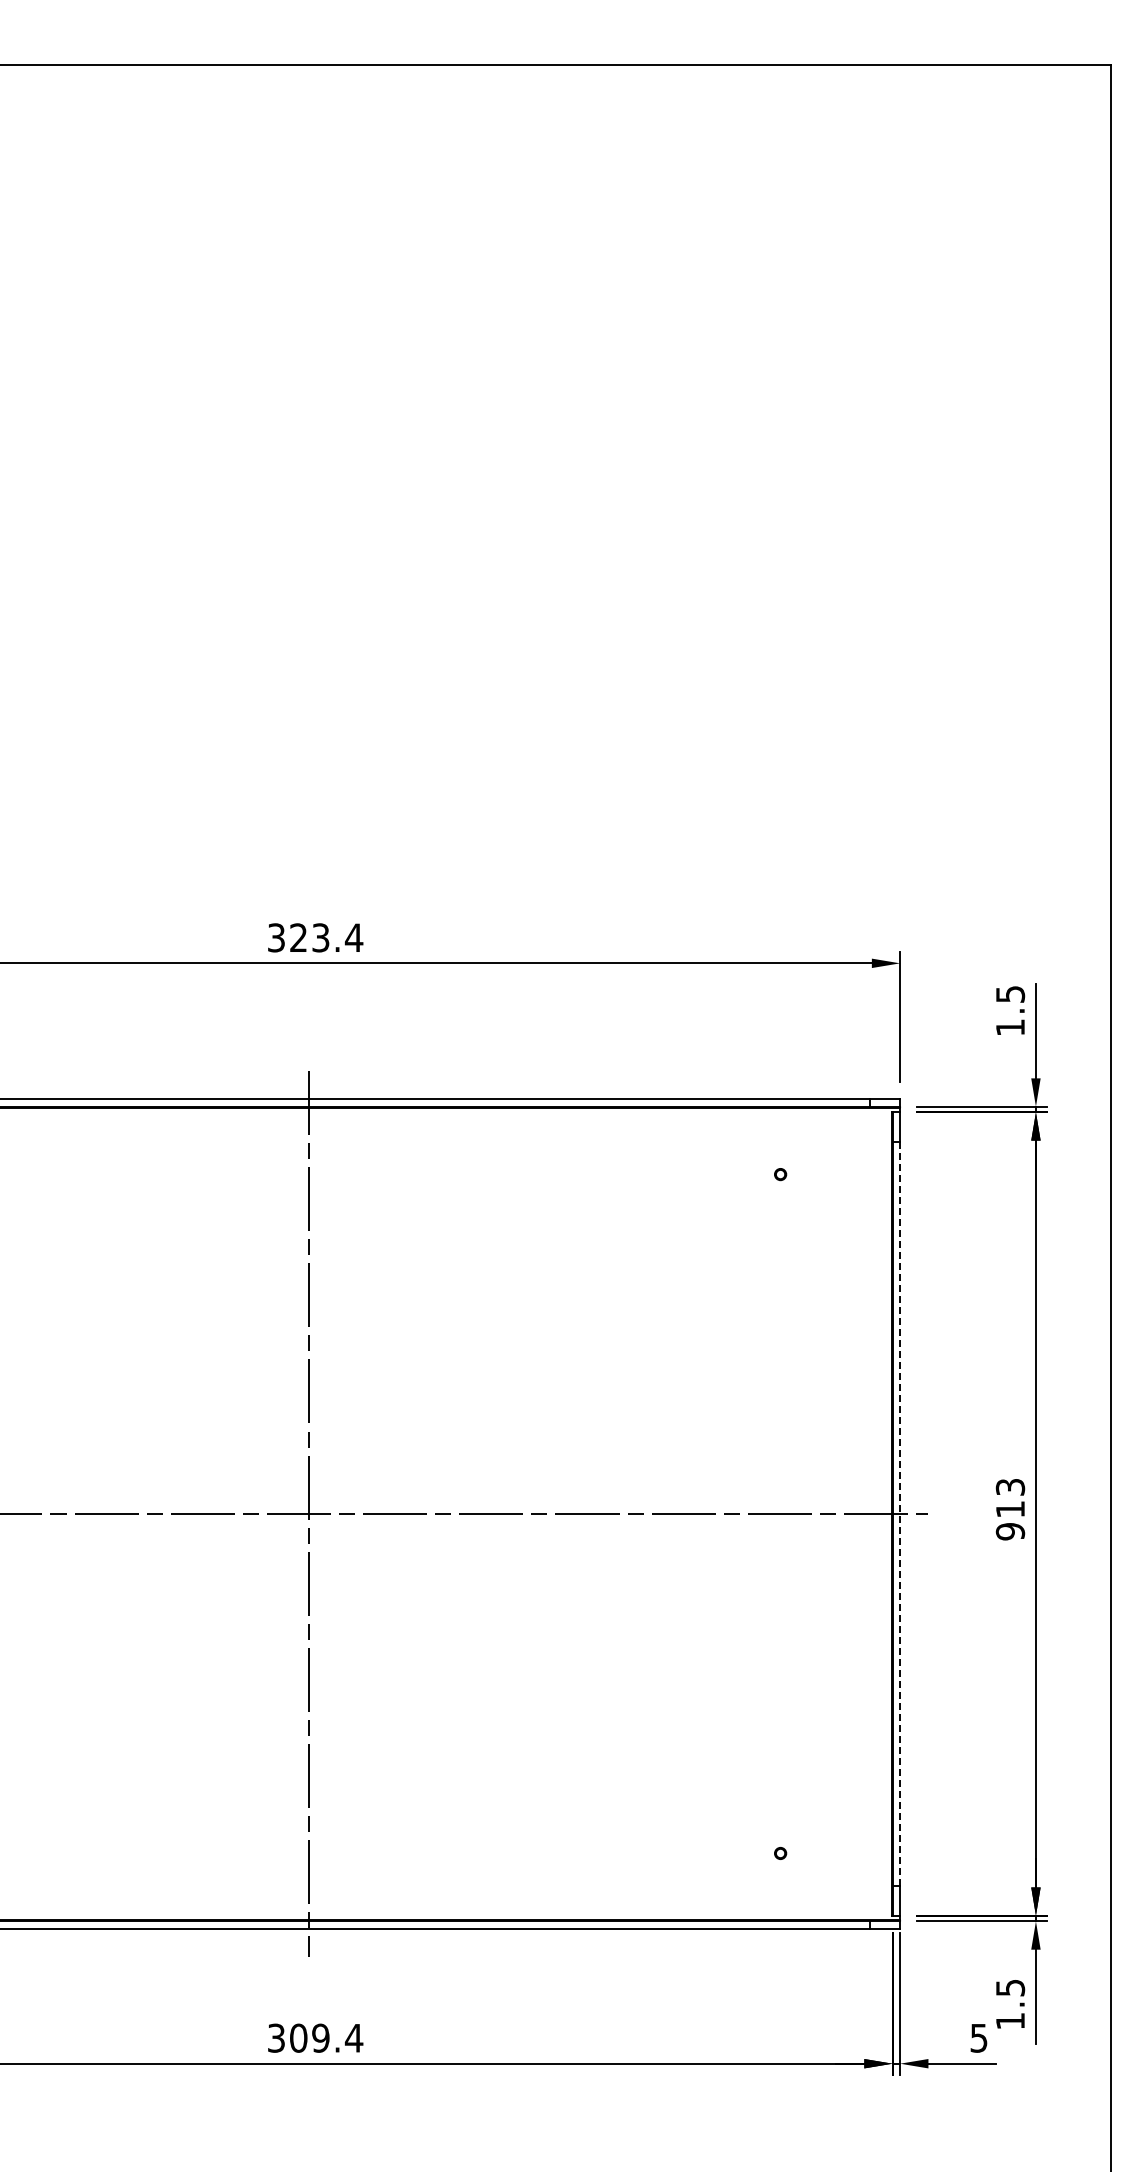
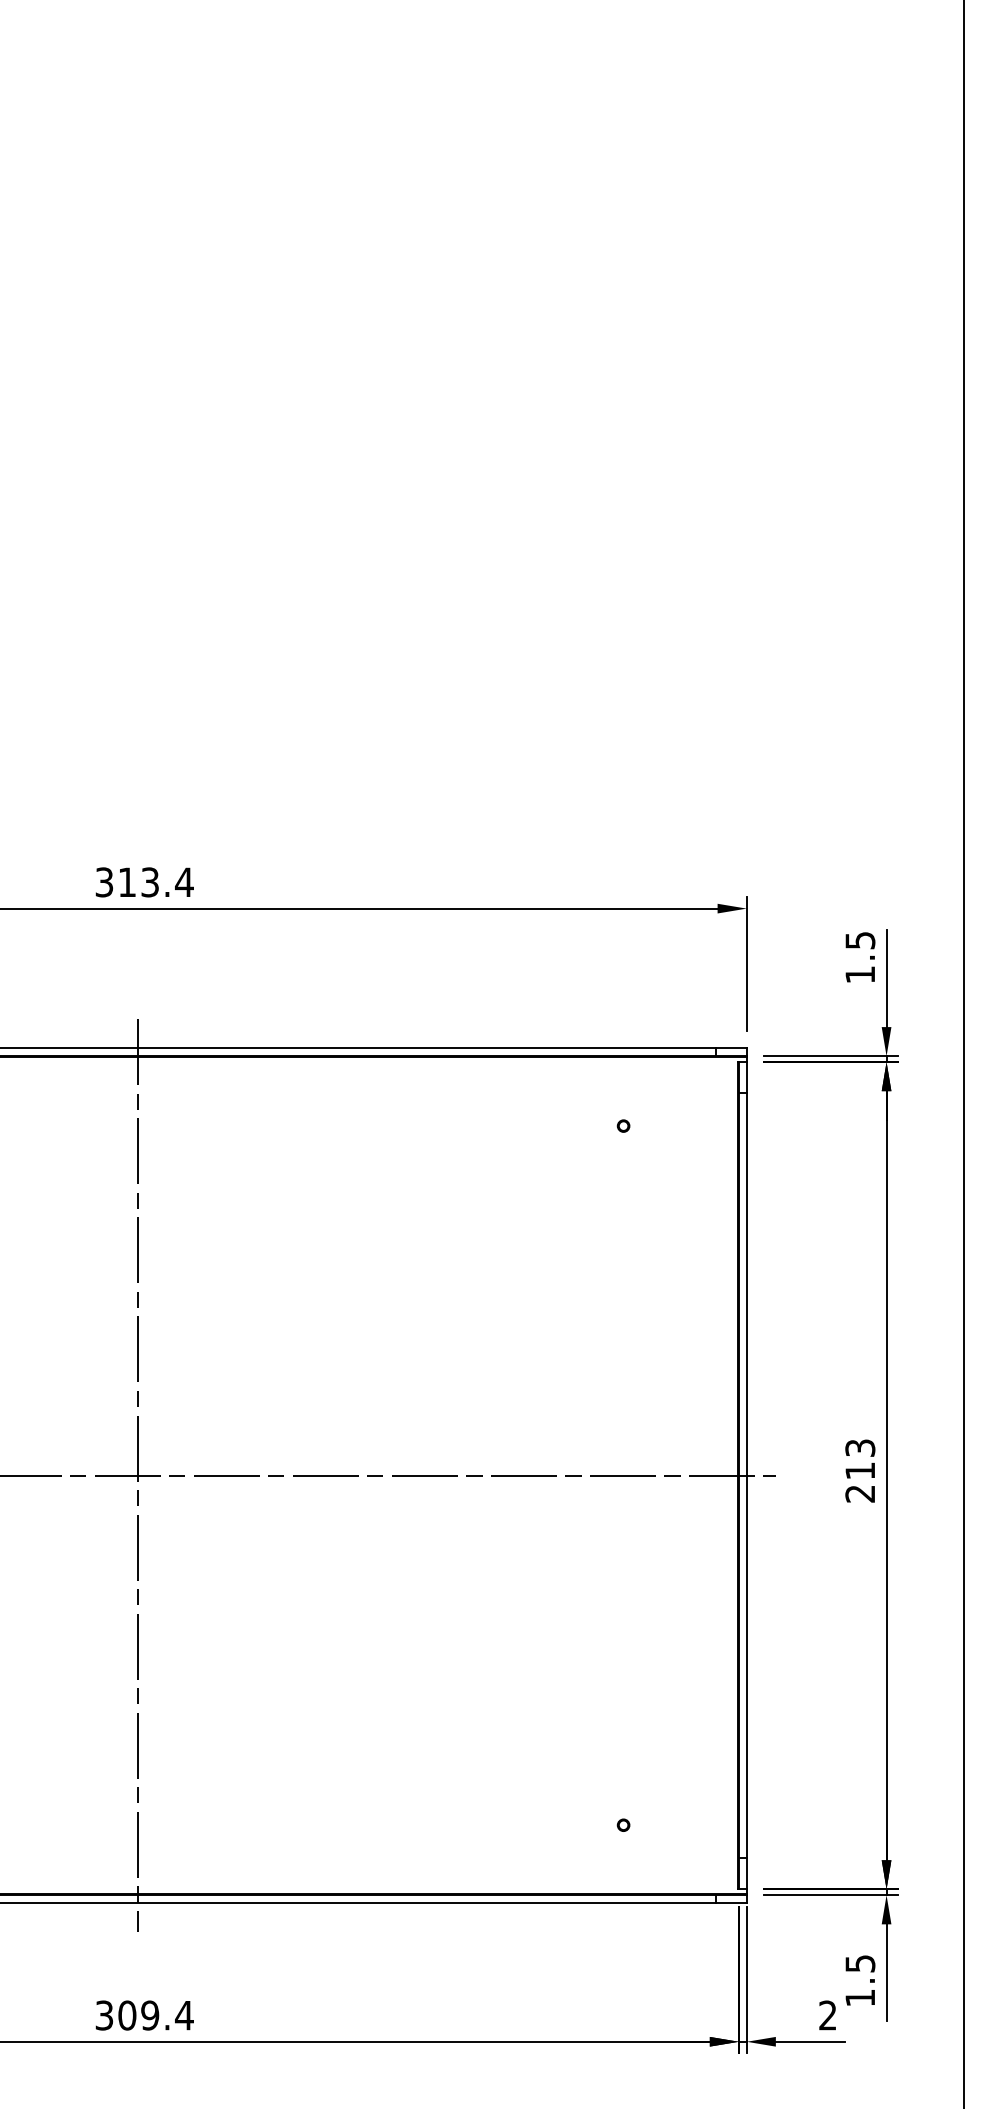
text: (298, 937) -> (127, 882), 323.4 -> 313.4
line: (900, 1514) -> (747, 1476), dashed -> solid
text: (1010, 1531) -> (860, 1493), 913 -> 213
text: (978, 2037) -> (827, 2014), 5 -> 2

